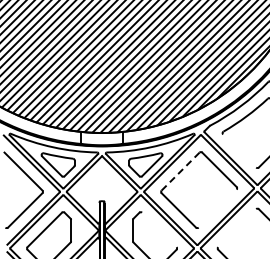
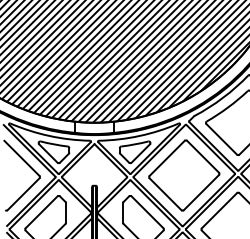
line: (239, 150) -> (221, 138), added
line: (180, 171) -> (167, 158), dashed -> solid
line: (217, 208) -> (201, 192), added
line: (237, 228) -> (219, 211), added
line: (159, 229) -> (147, 211), added

